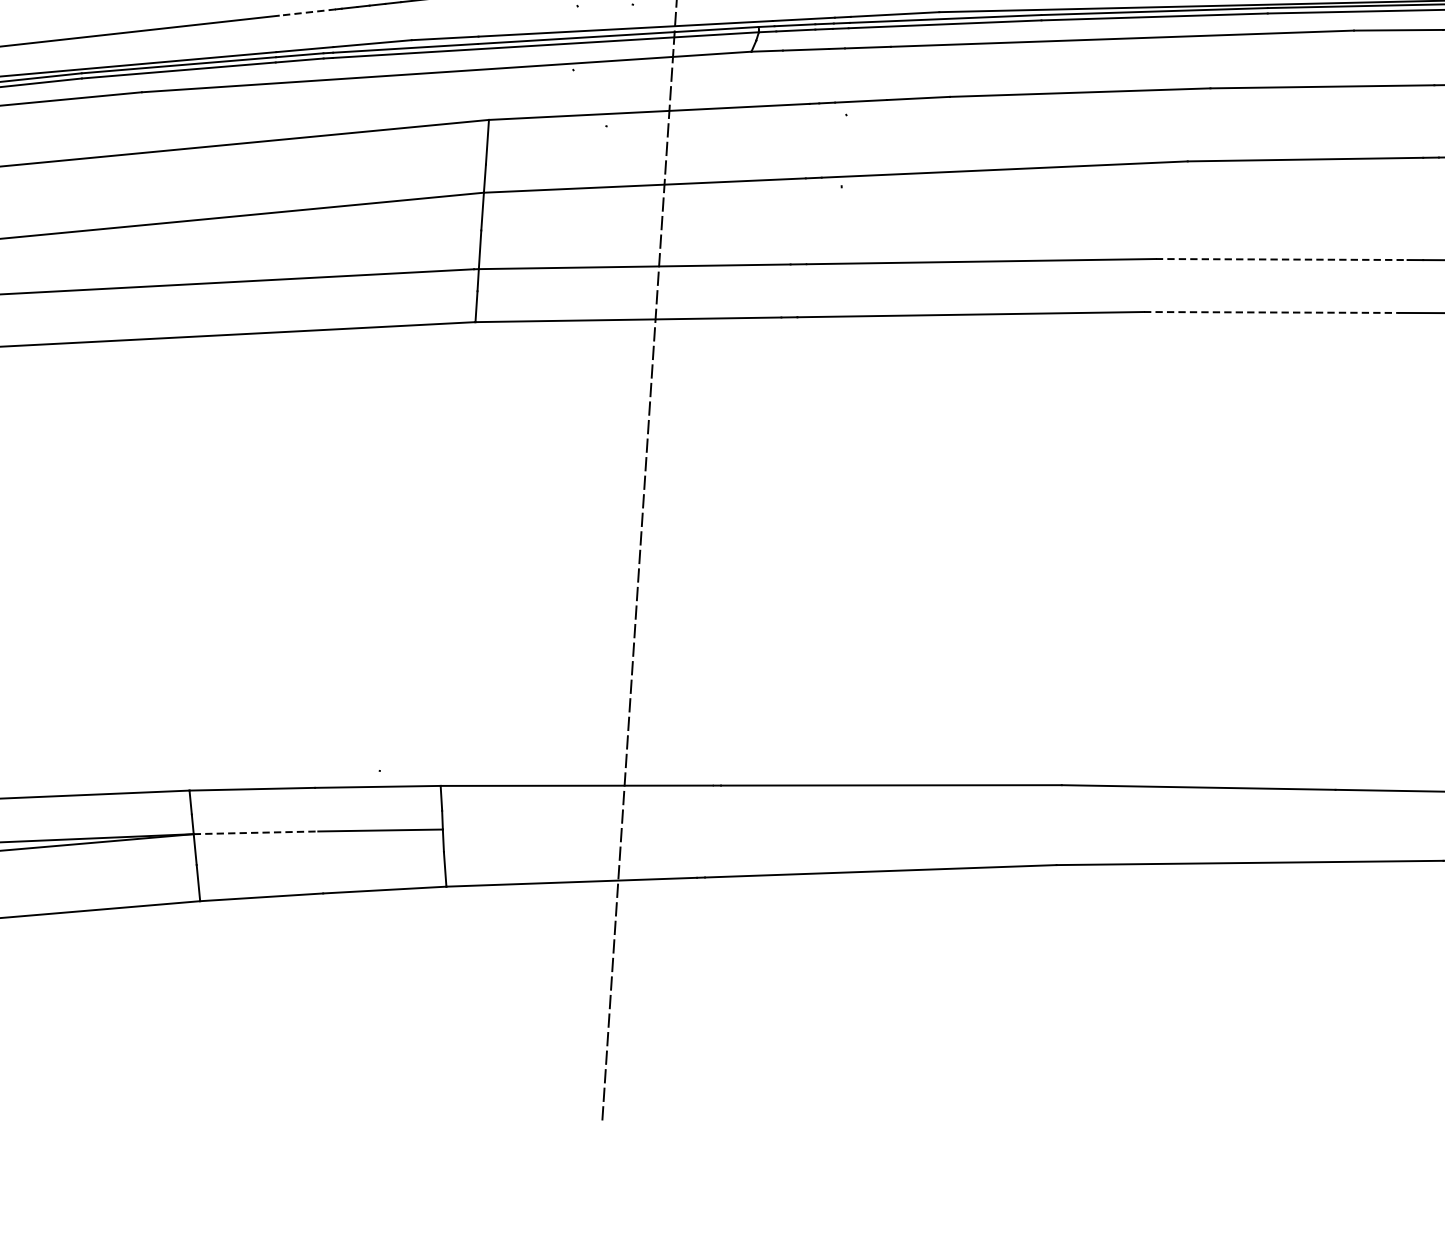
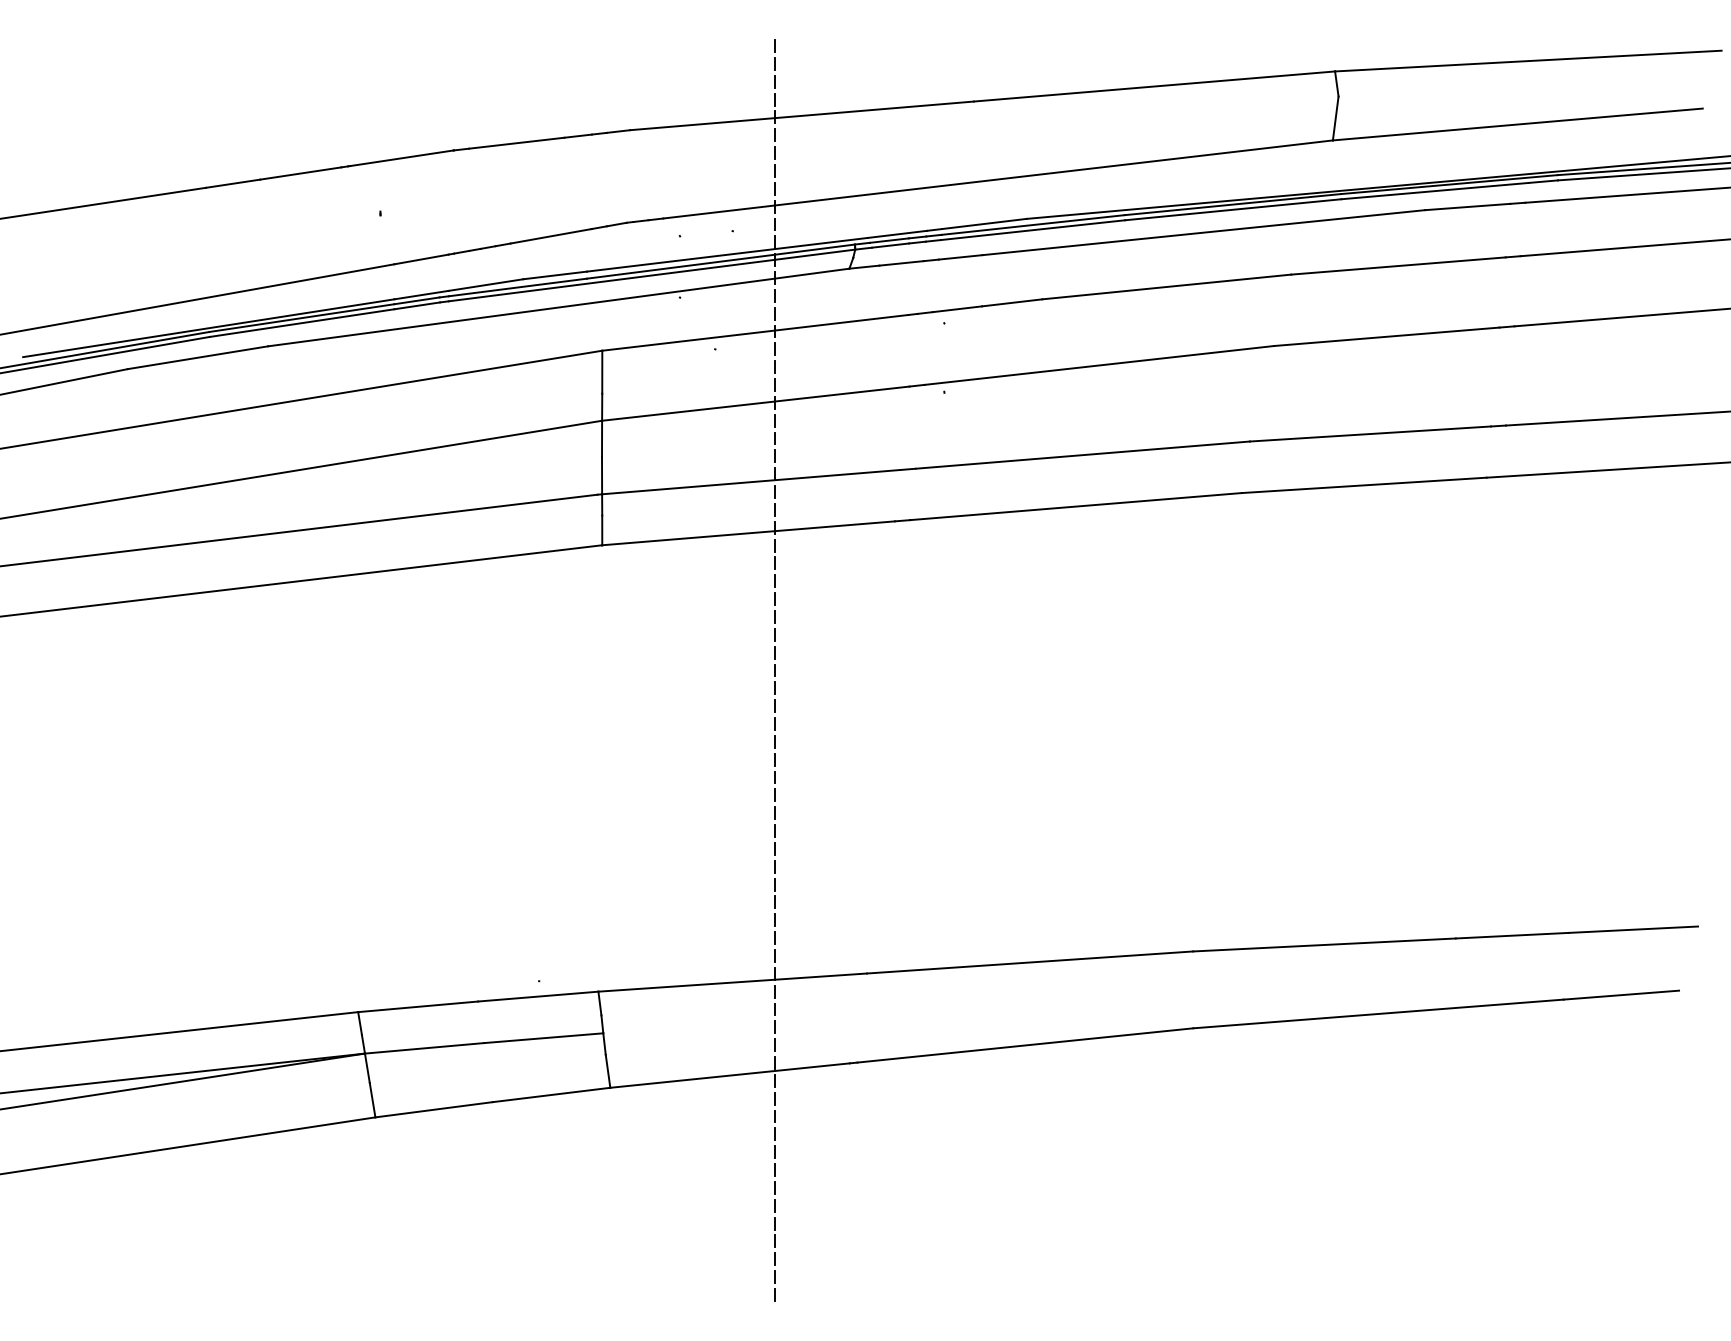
line: (307, 12) -> (421, 259), dashed -> solid
line: (1281, 260) -> (1370, 434), dashed -> solid
line: (1271, 312) -> (1364, 485), dashed -> solid
line: (255, 832) -> (424, 1048), dashed -> solid

